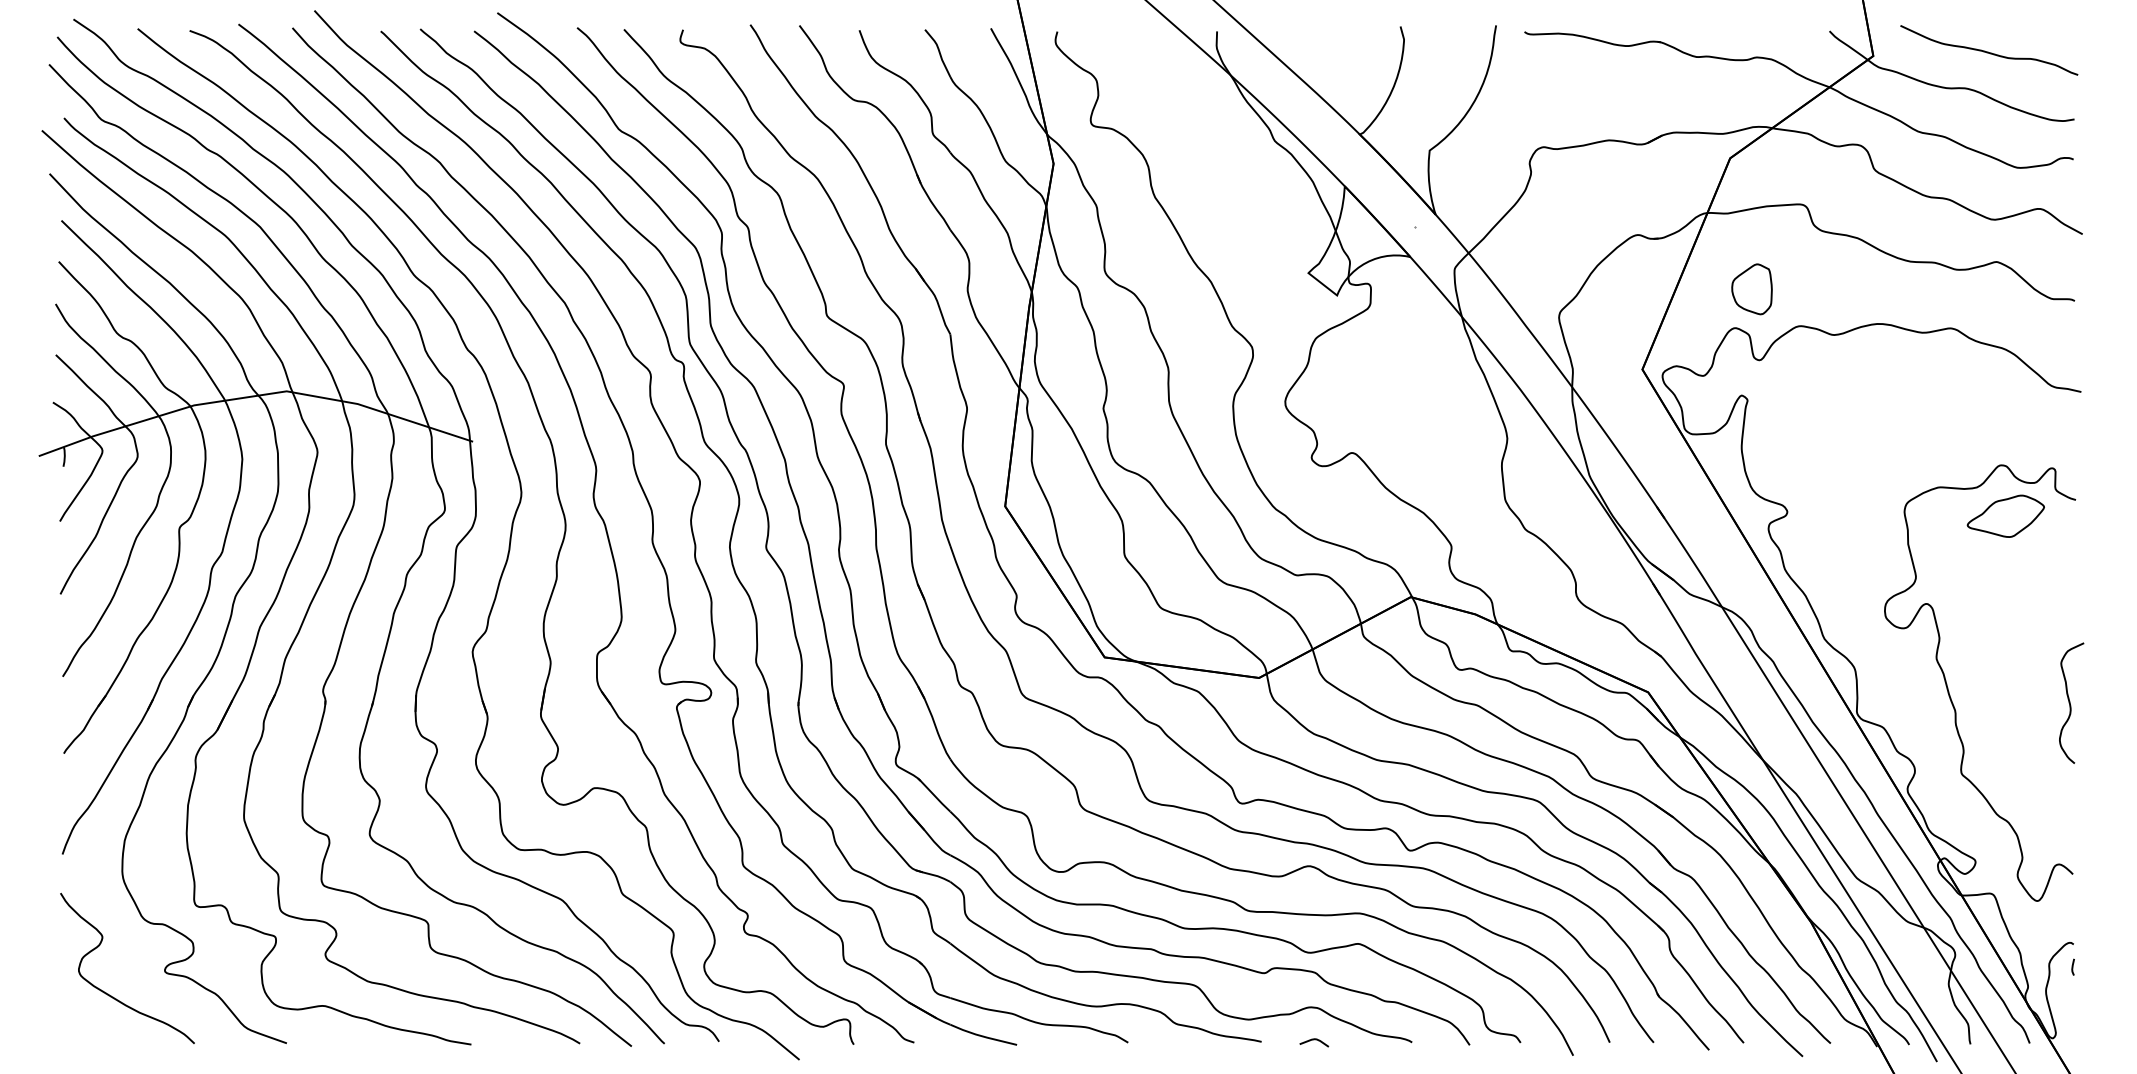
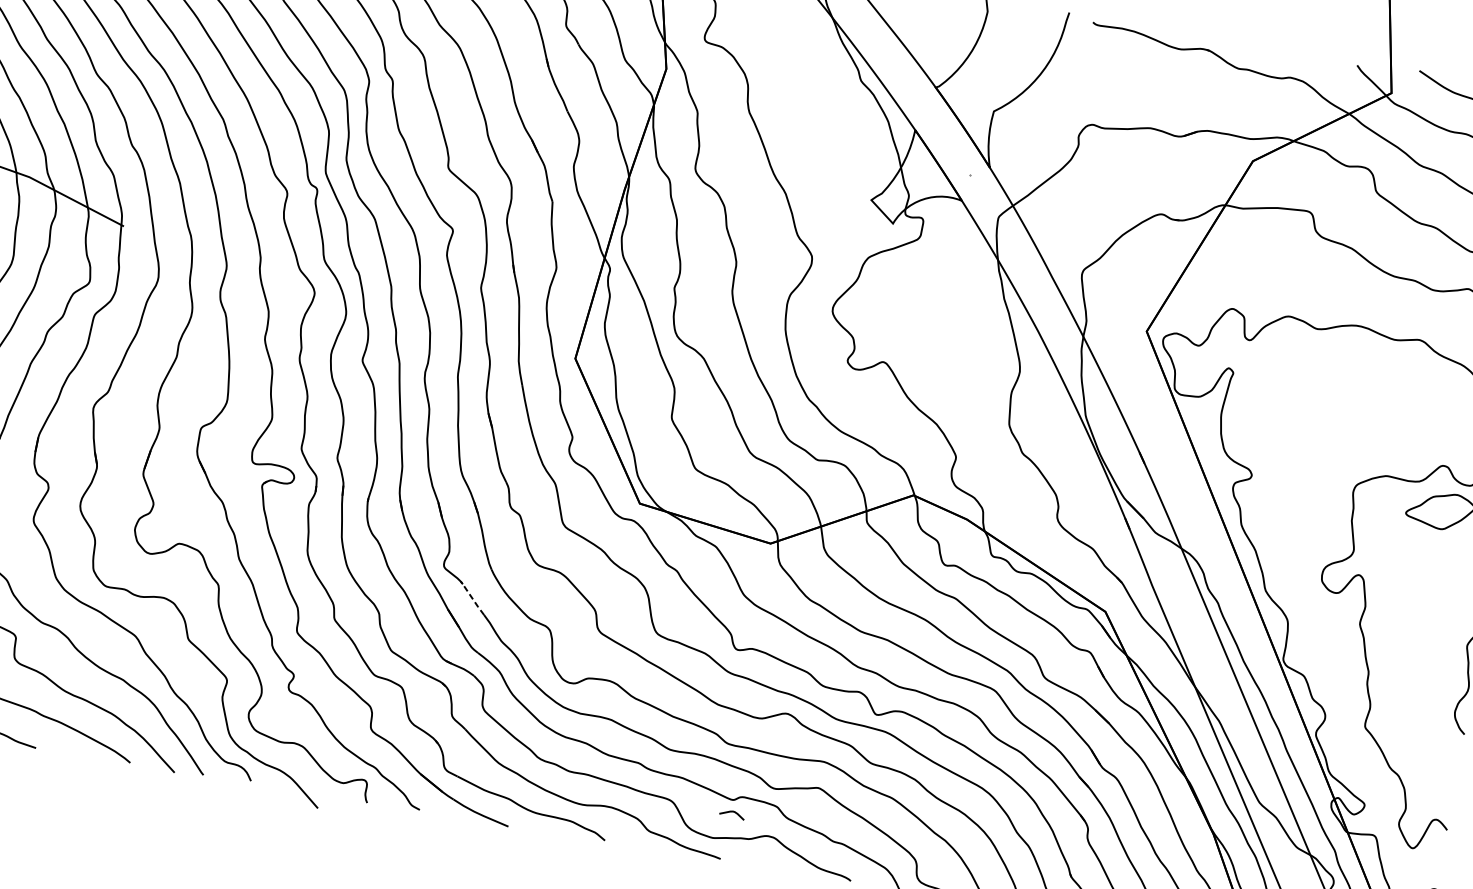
part: (1751, 289) -> (1252, 277), removed
line: (934, 795) -> (472, 598), solid -> dashed
curve: (1314, 1040) -> (732, 812), moved

